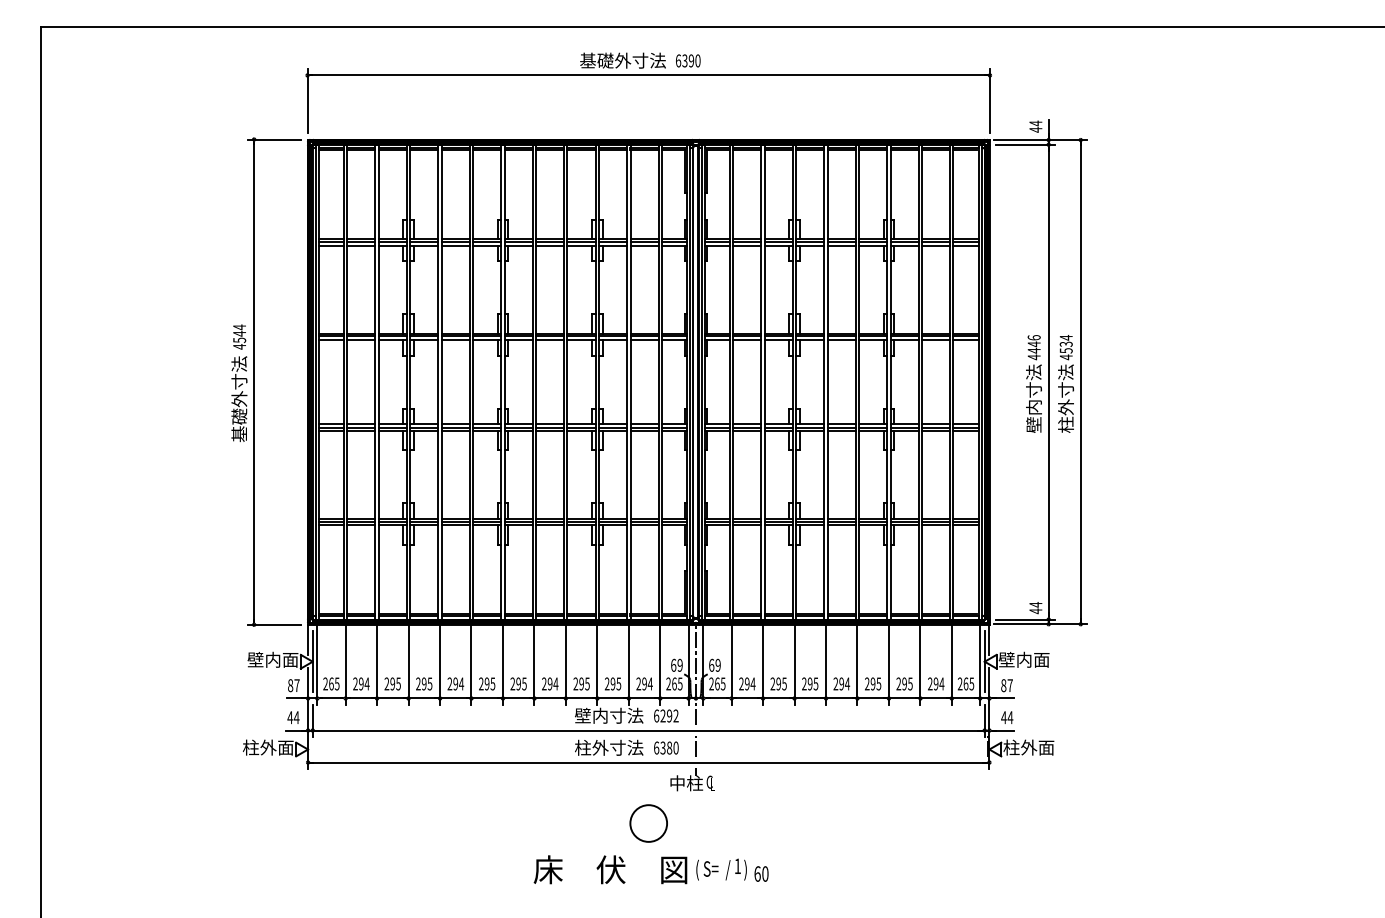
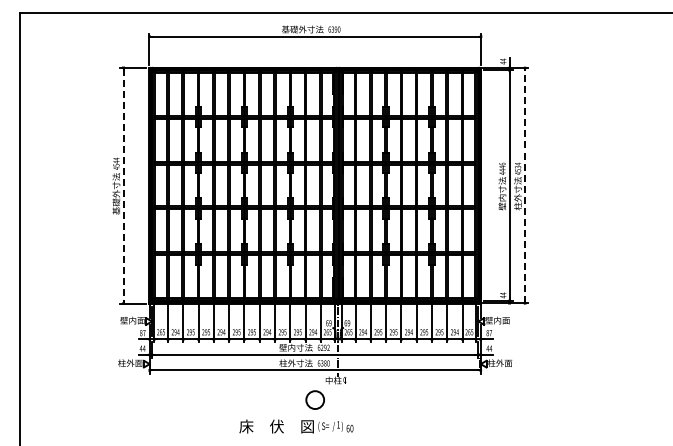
line: (1081, 381) -> (525, 185), solid -> dashed
line: (254, 383) -> (123, 186), solid -> dashed
text: (651, 869) -> (296, 426), moved

